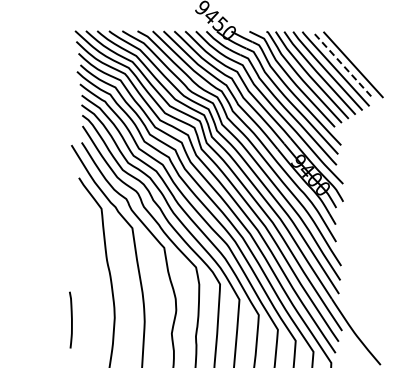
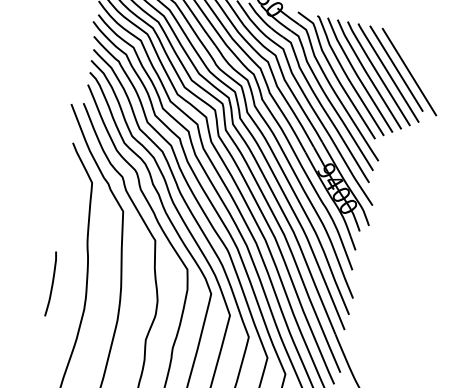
line: (341, 64) -> (395, 69), dashed -> solid
curve: (71, 319) -> (52, 283), moved

